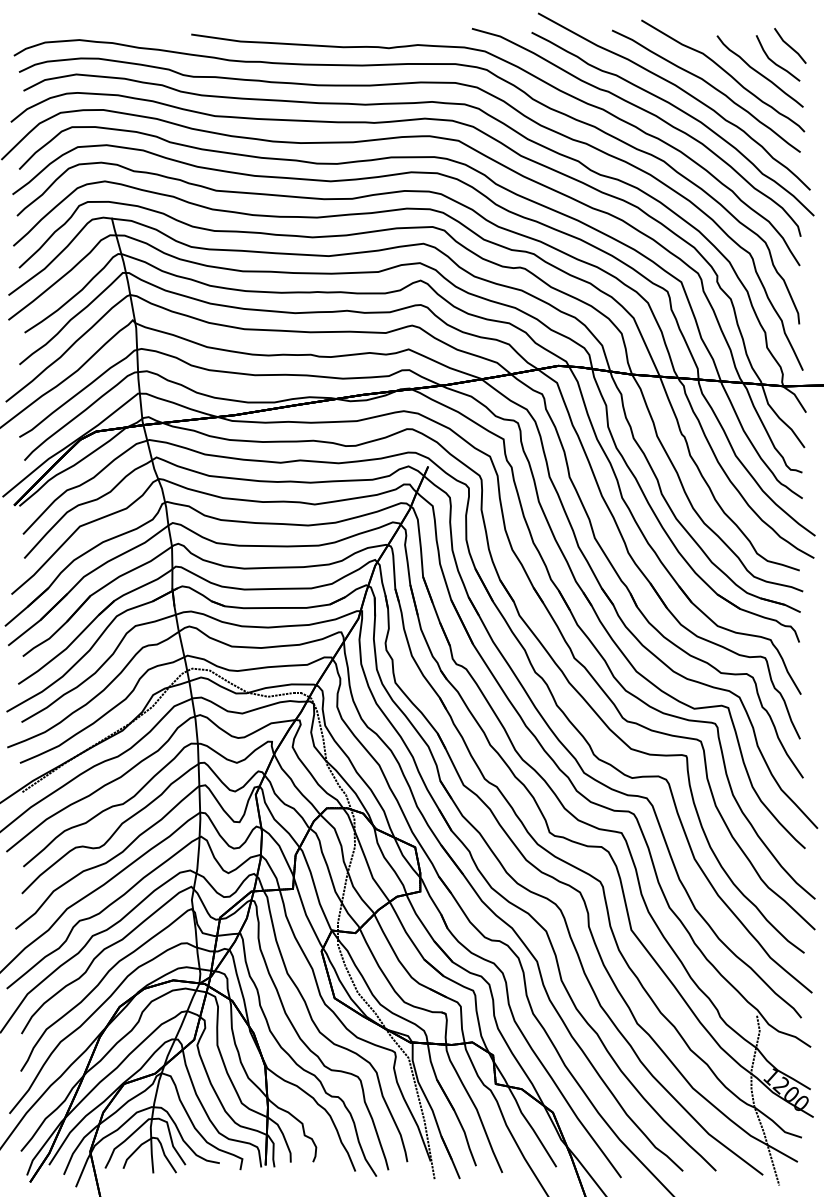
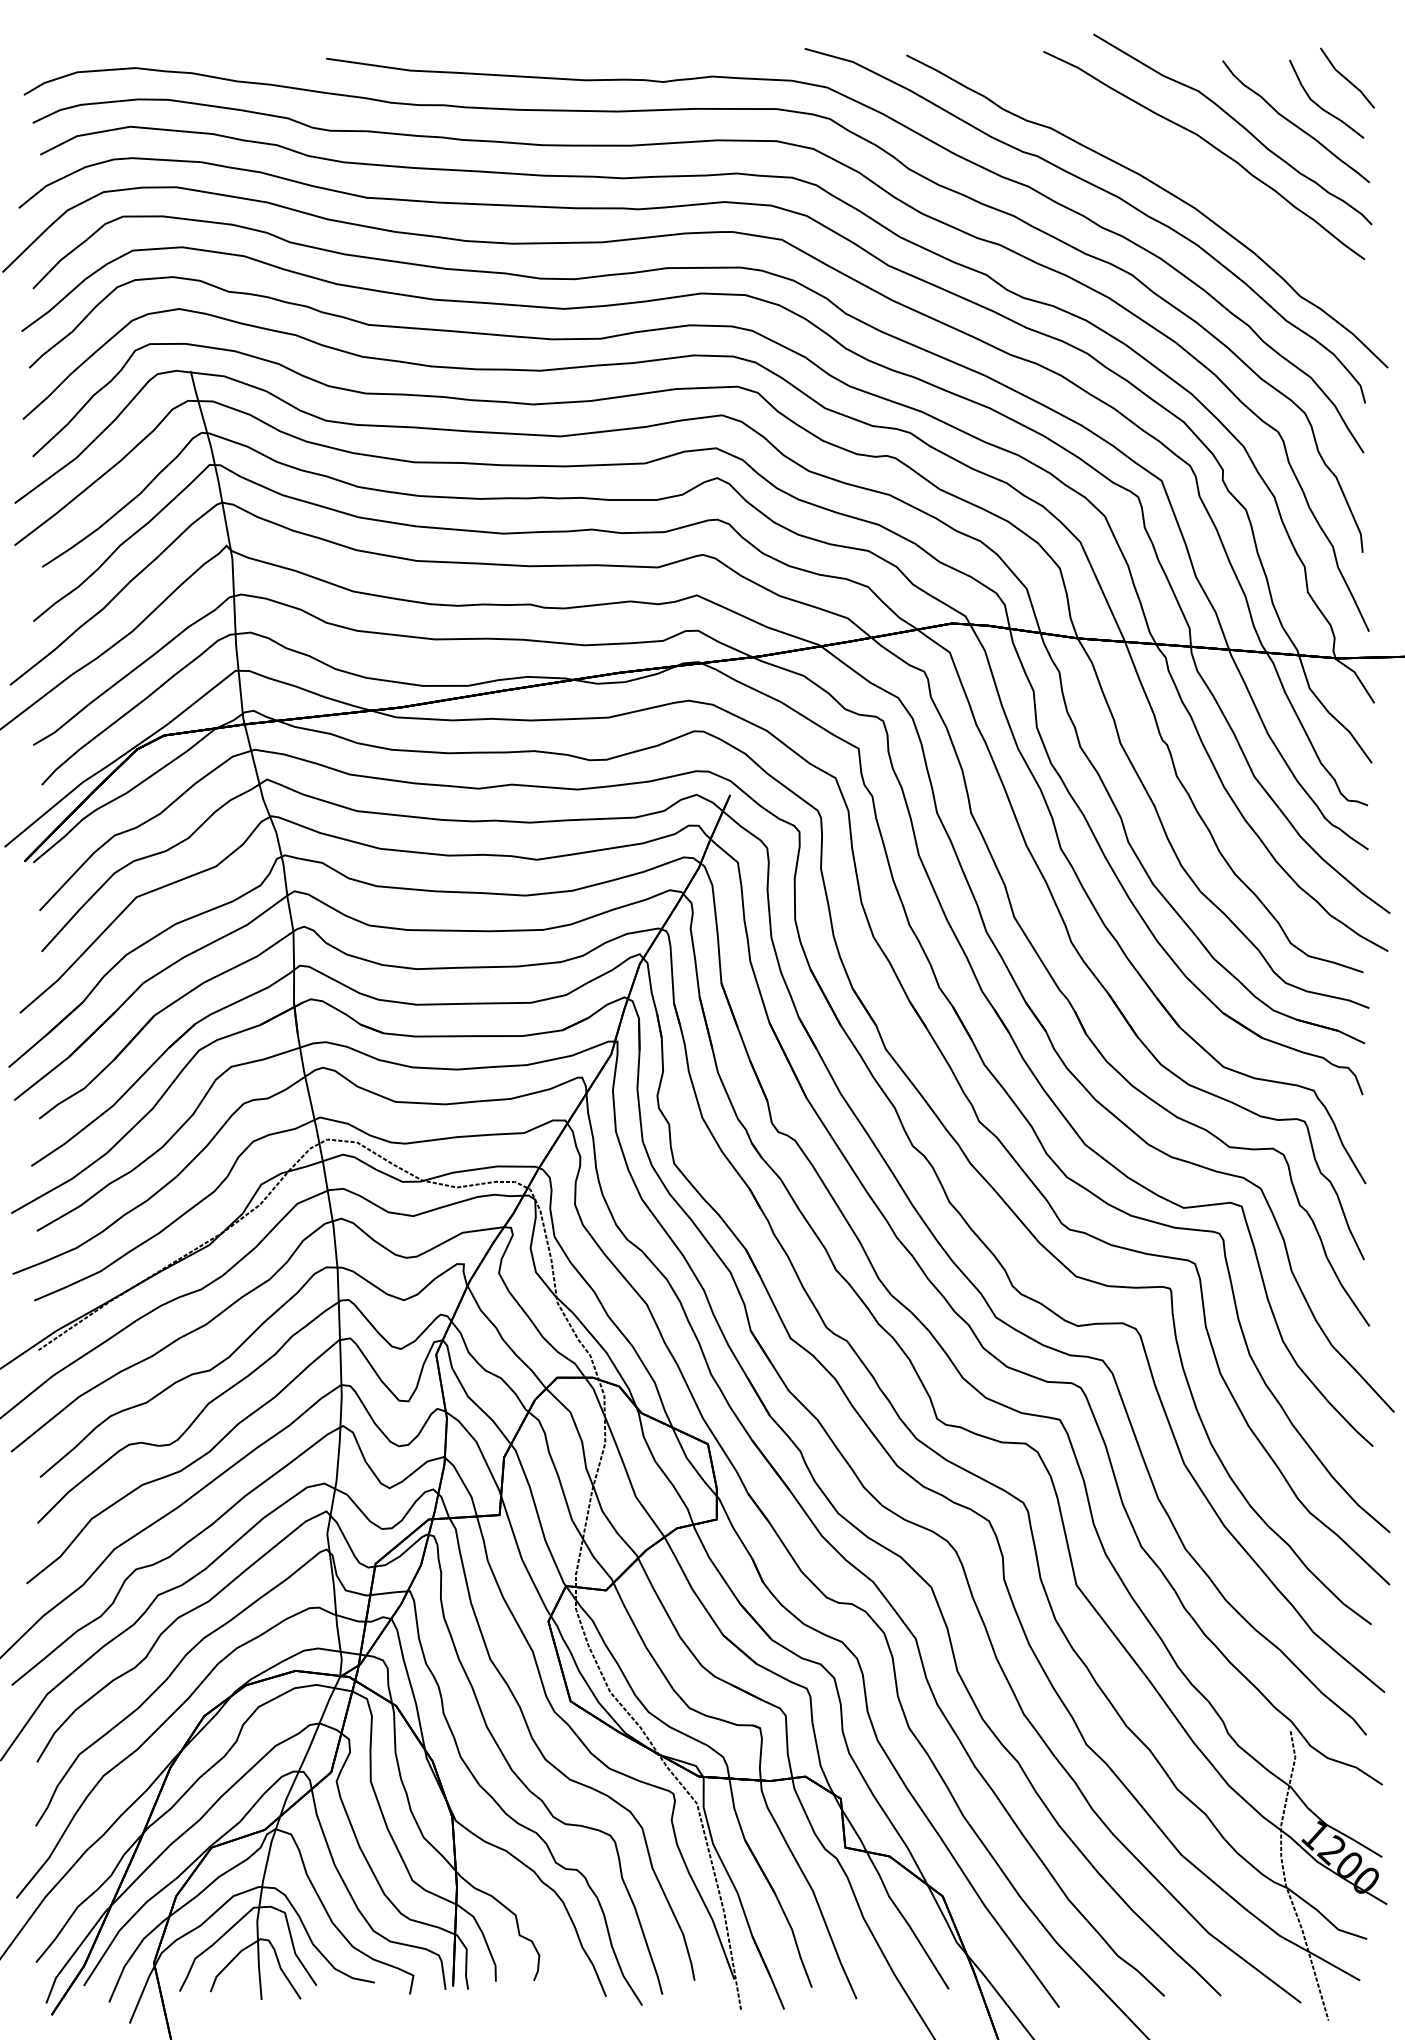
part: (682, 91) -> (1163, 155), removed

